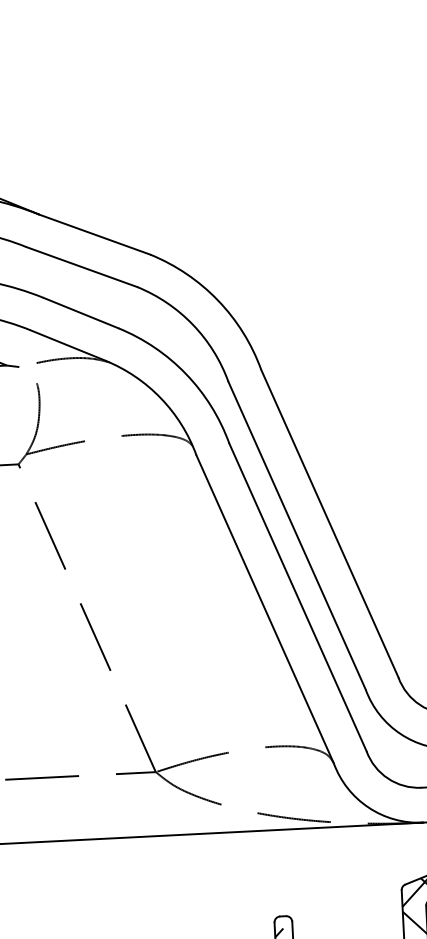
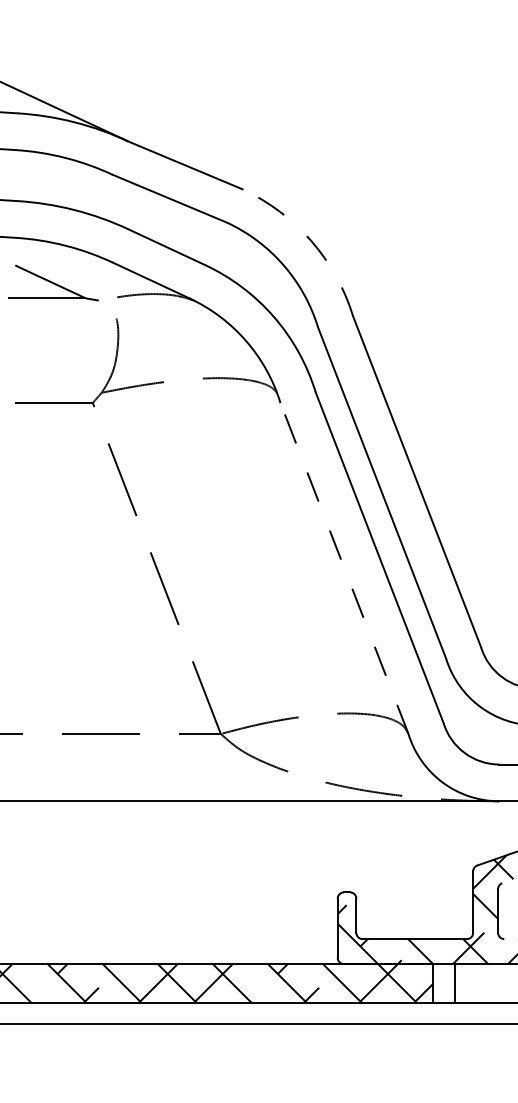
arc: (218, 300) -> (311, 241), solid -> dashed
line: (265, 609) -> (344, 568), solid -> dashed

